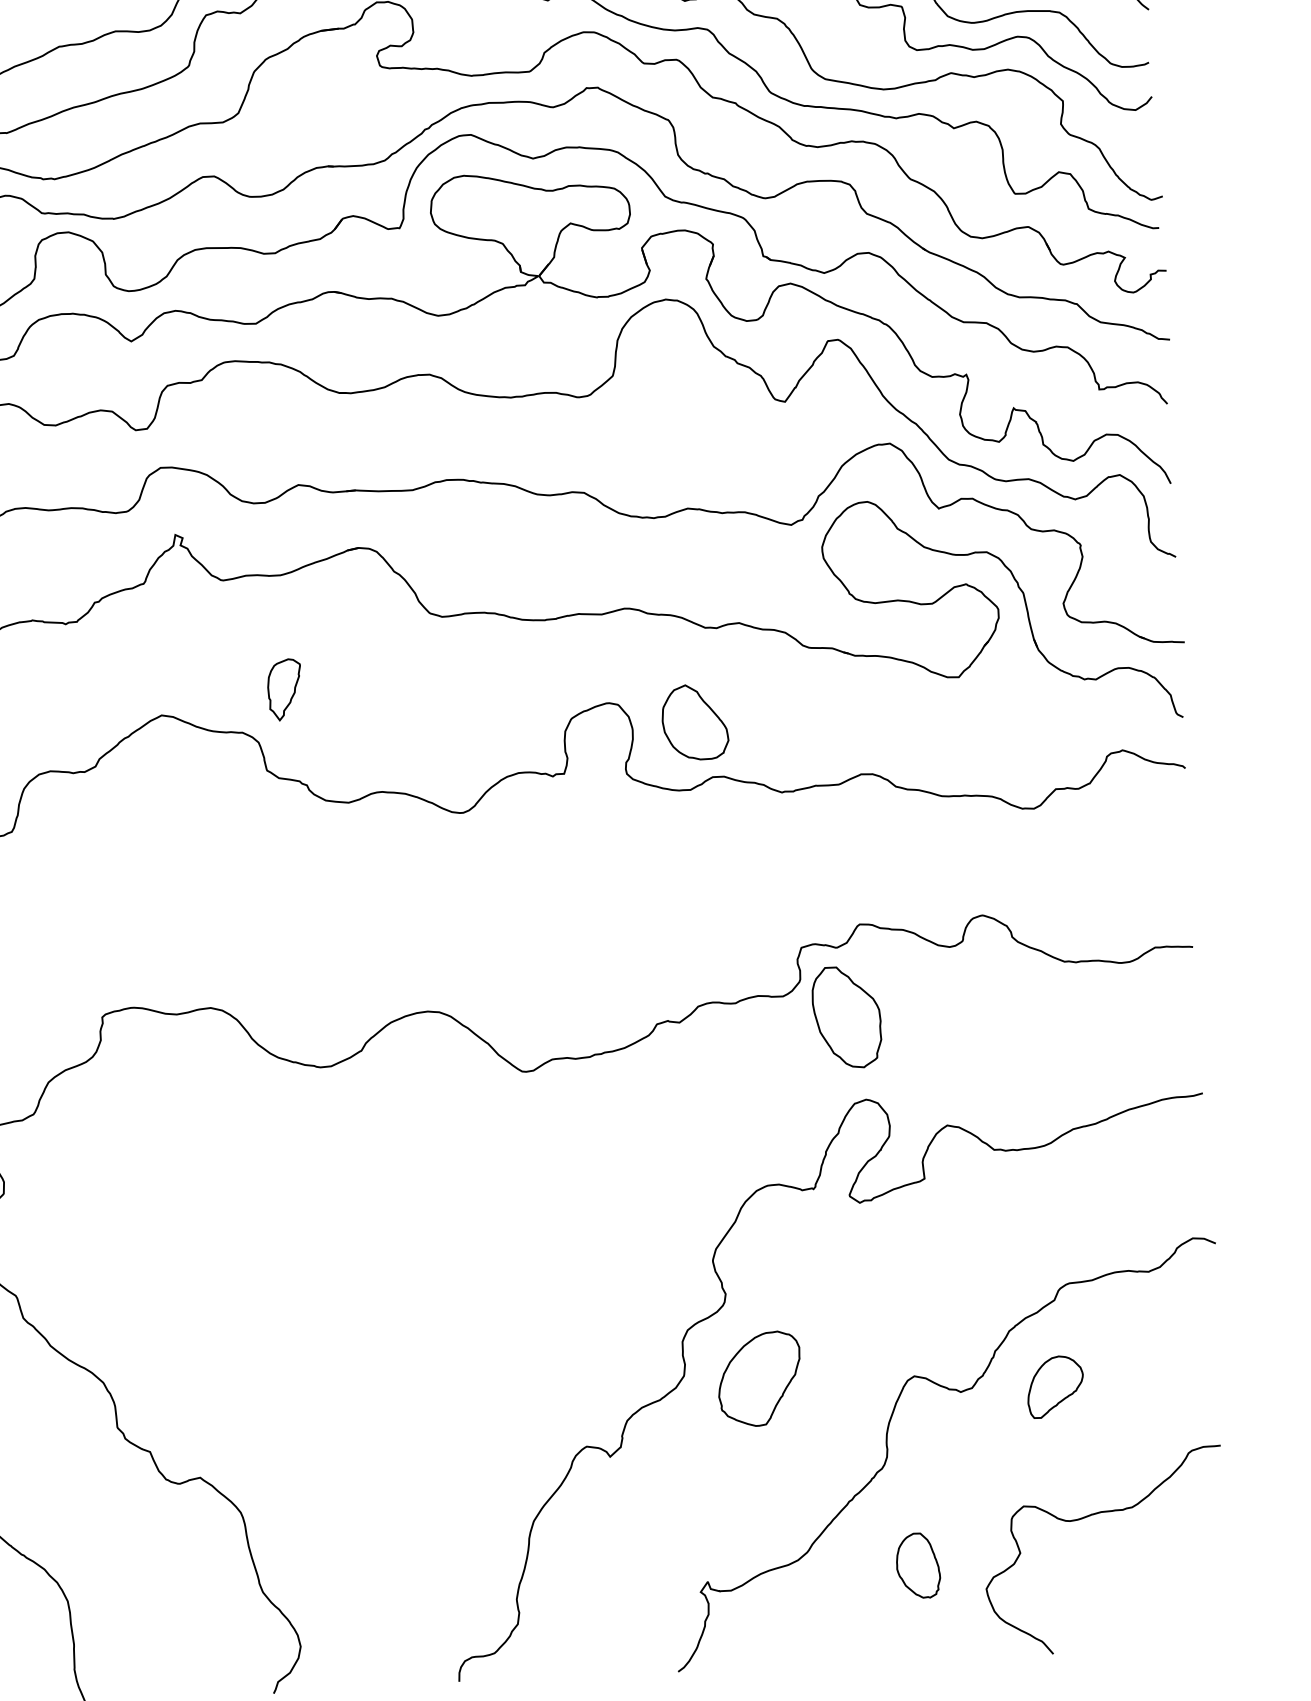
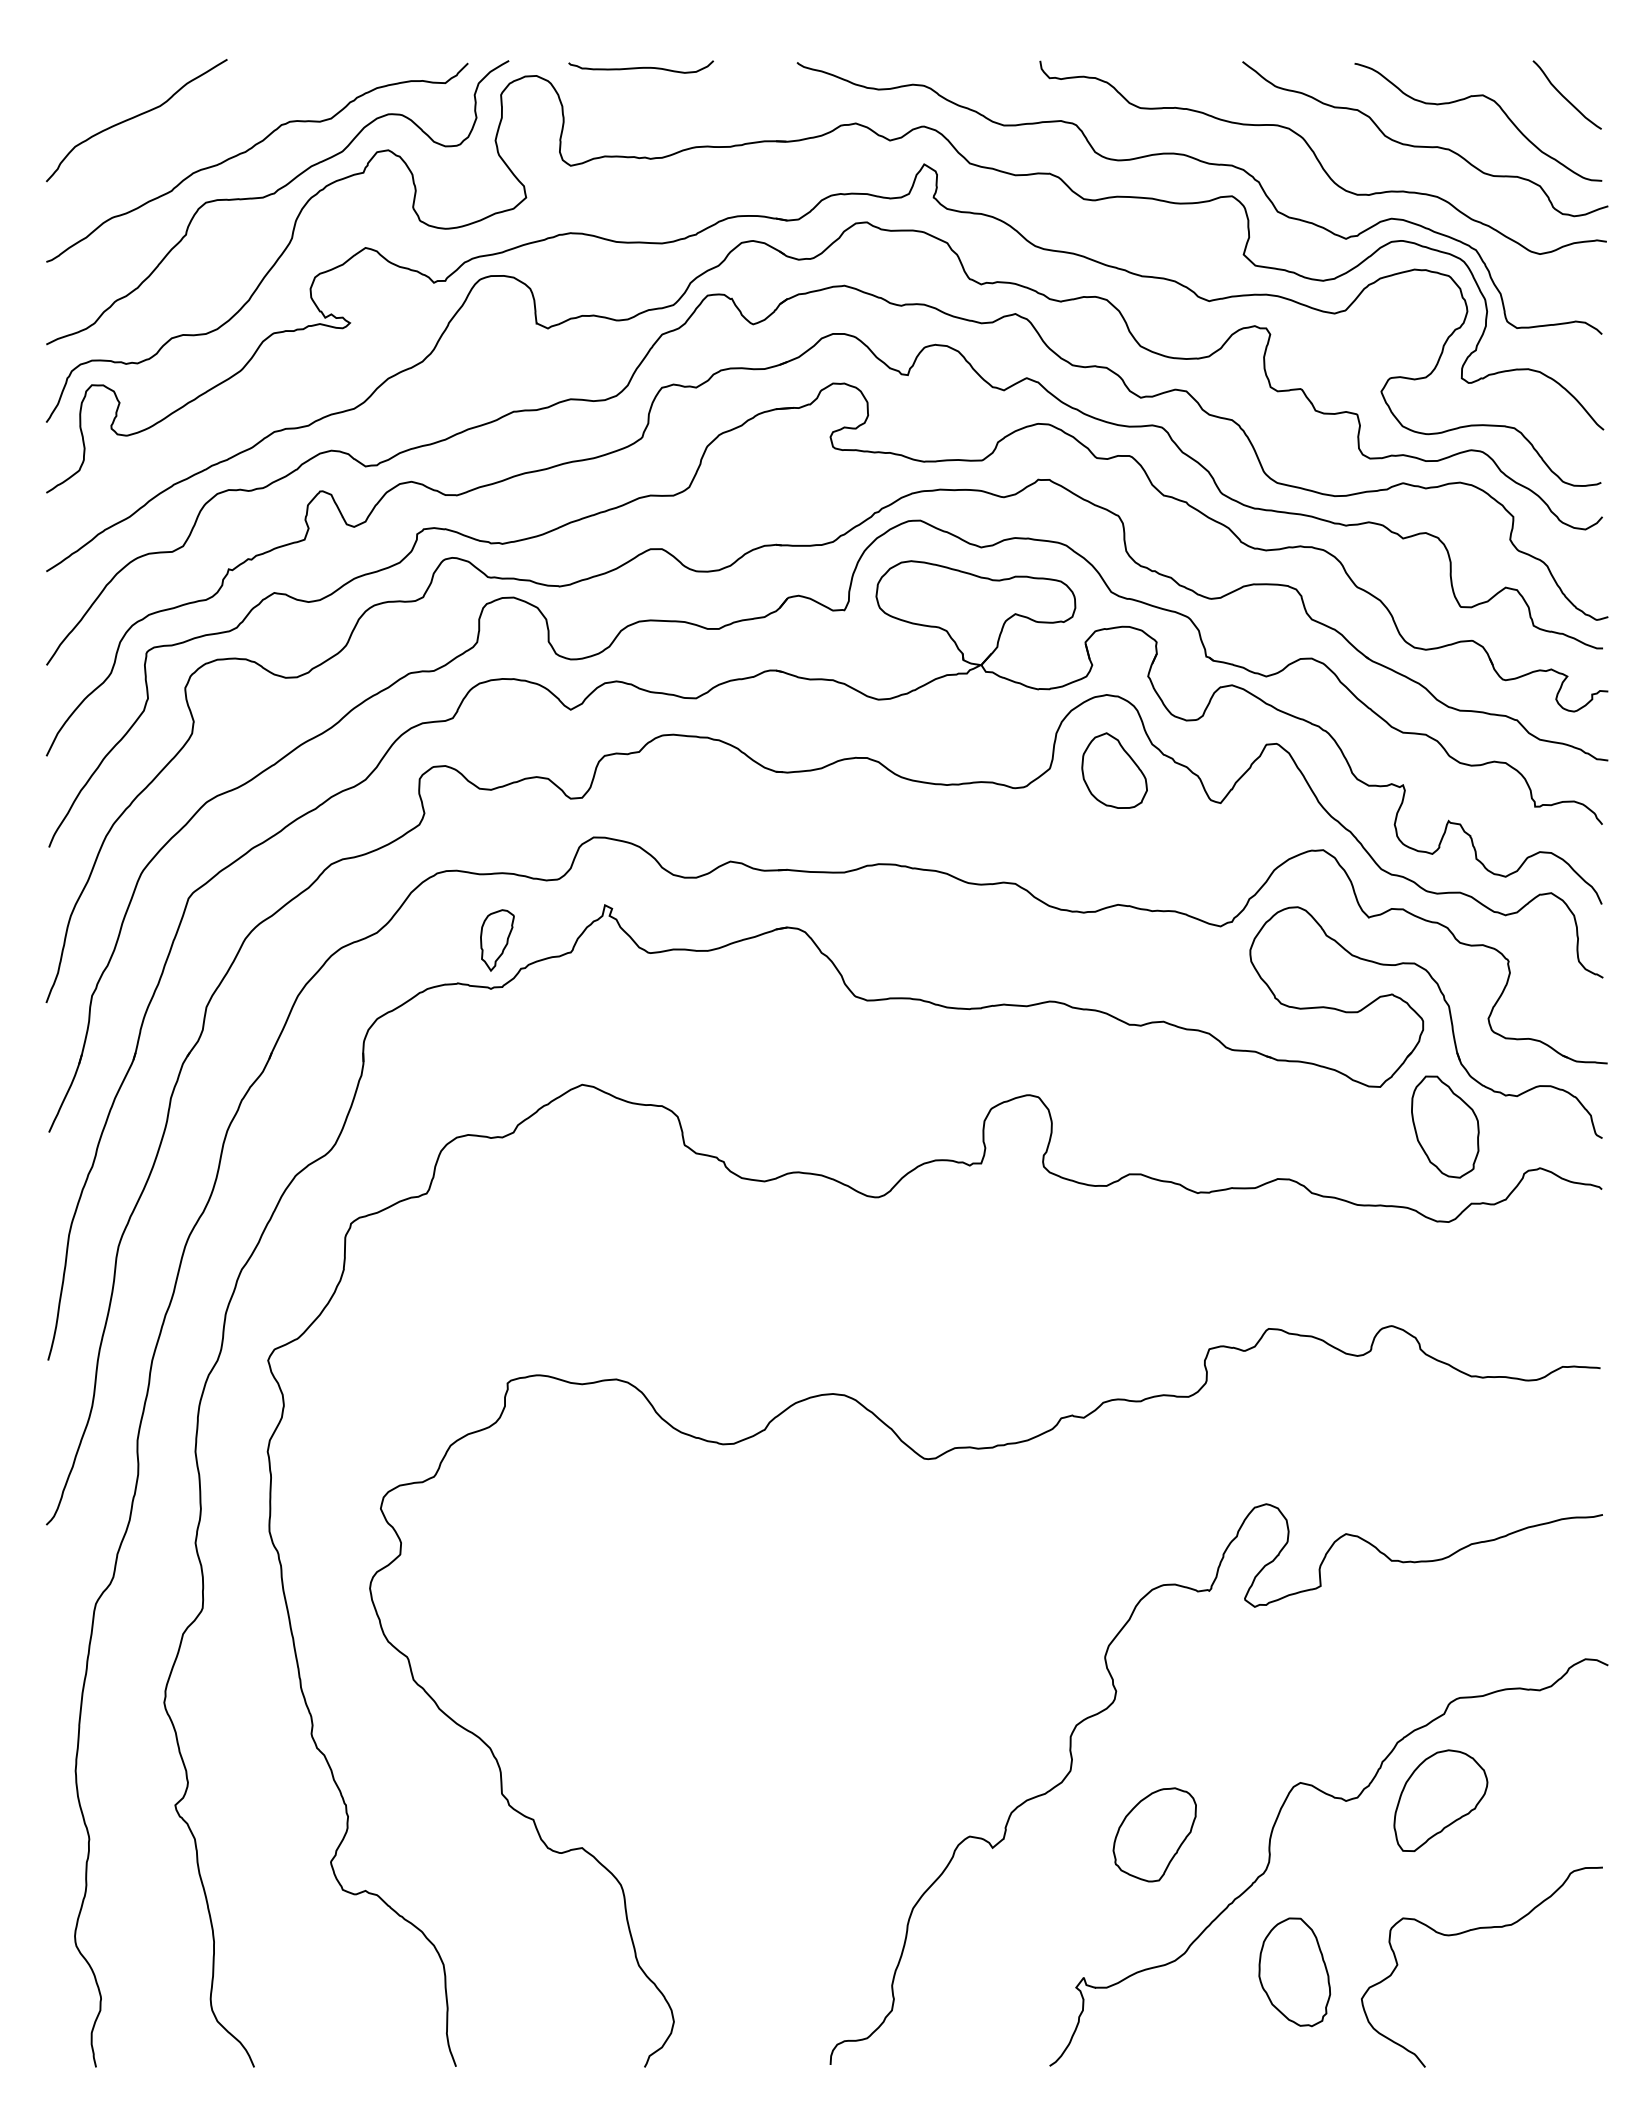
part: (284, 689) -> (497, 940), moved
part: (695, 722) -> (1114, 770), moved
part: (847, 1016) -> (1445, 1126), moved
part: (759, 1378) -> (1154, 1834), moved
part: (1055, 1386) -> (1440, 1800), size x1.67
part: (917, 1565) -> (1294, 1972), size x1.67

